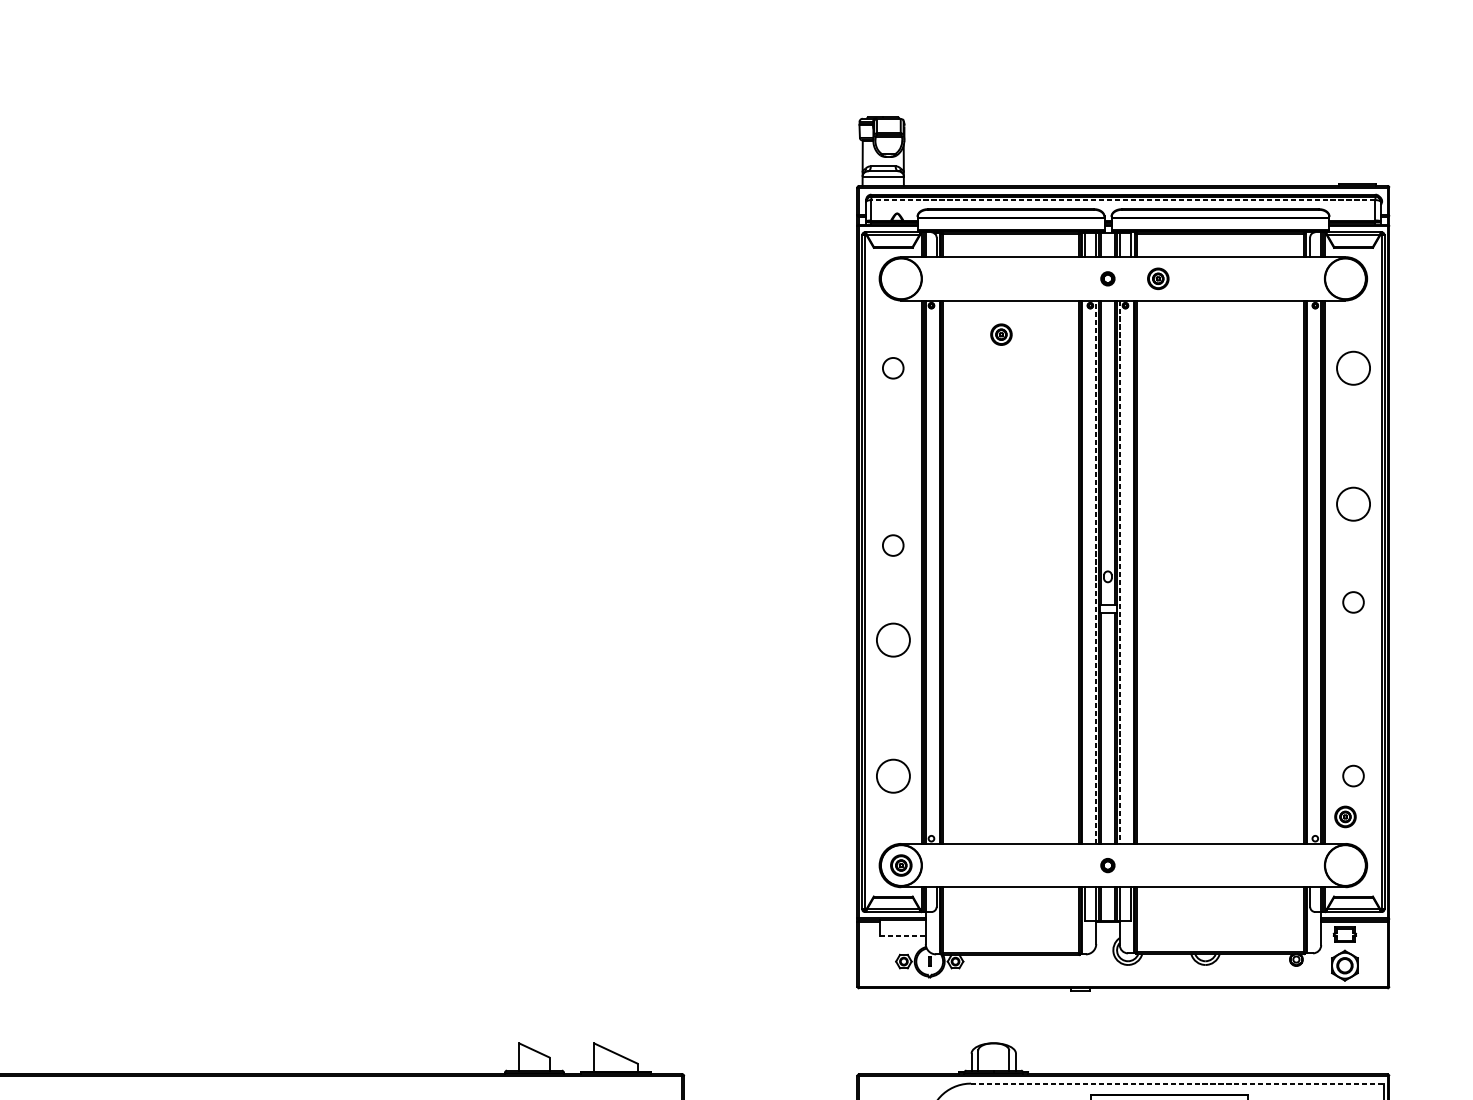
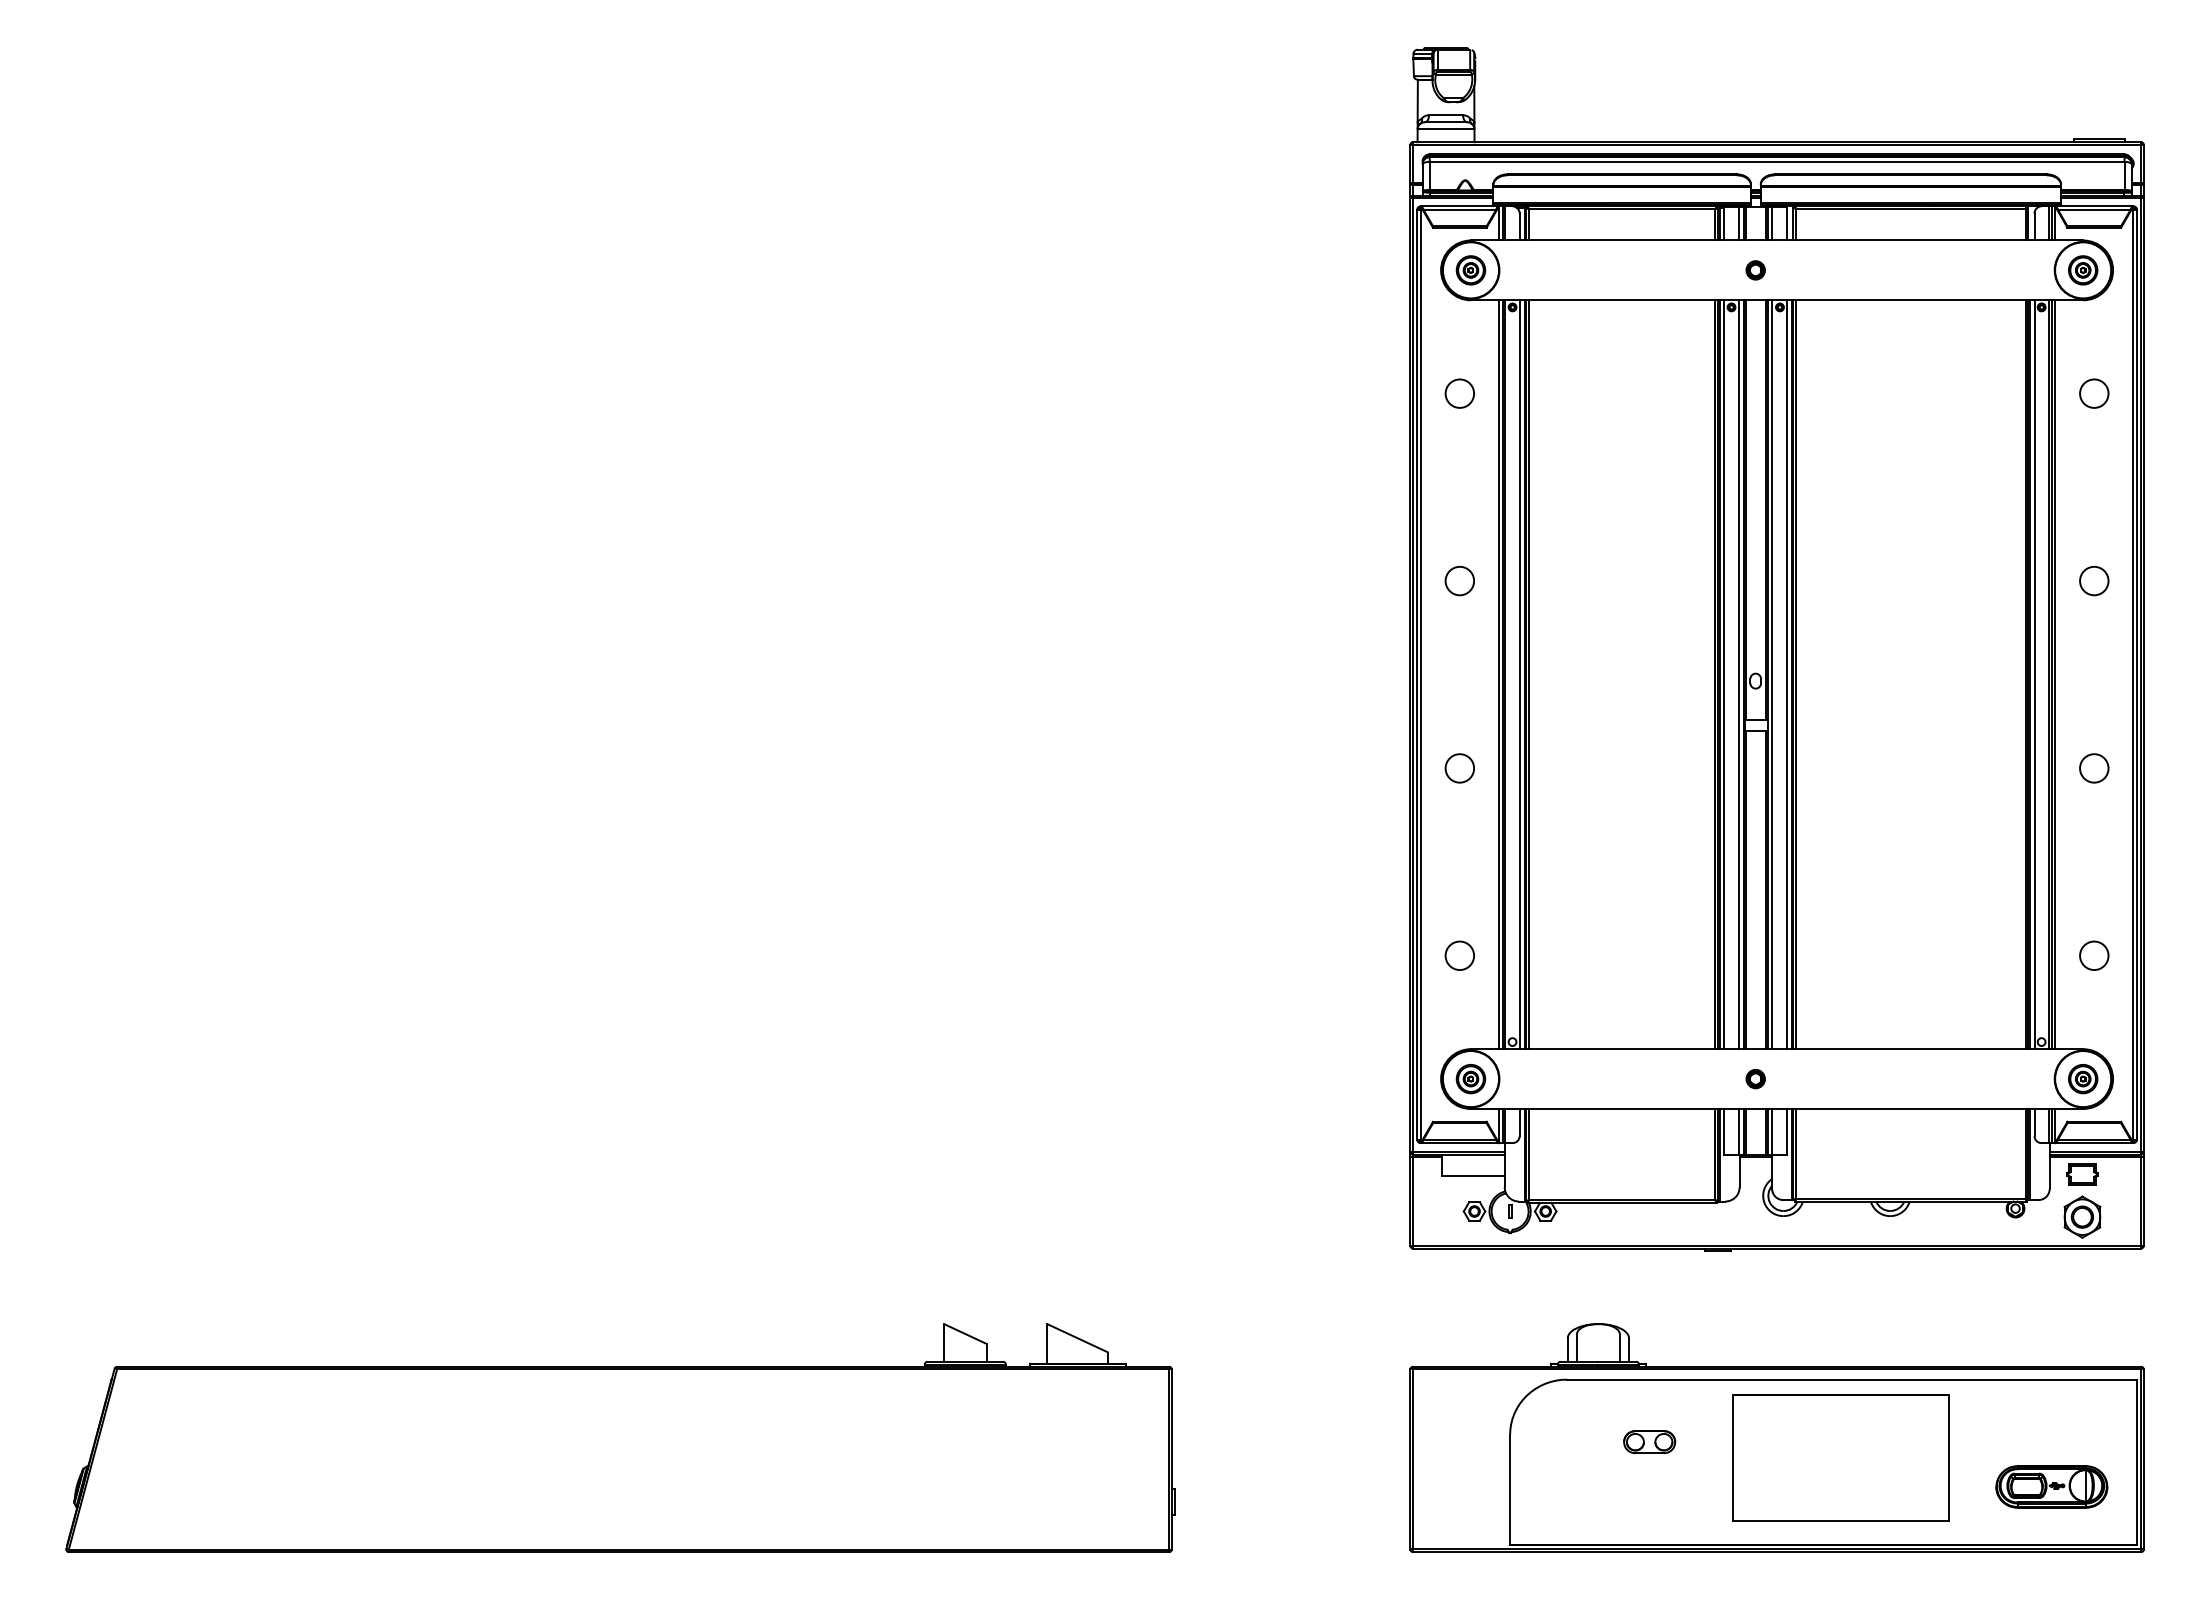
line: (1122, 199) -> (1776, 161), dashed -> solid
part: (1158, 278) -> (2083, 270), moved
part: (1001, 334) -> (1470, 270), moved
circle: (1353, 368) -> (2094, 393), size x0.62
circle: (1353, 503) -> (2094, 580), size x0.62
circle: (892, 545) -> (1459, 580), moved
line: (936, 572) -> (1519, 674), added
line: (1085, 572) -> (1724, 674), added
line: (1096, 572) -> (1739, 674), dashed -> solid
line: (1120, 572) -> (1772, 675), dashed -> solid
line: (1130, 572) -> (1787, 674), added
line: (1310, 572) -> (2034, 674), added
circle: (1353, 602) -> (2094, 768), moved
circle: (892, 640) -> (1459, 768), size x0.62
circle: (892, 775) -> (1459, 955), size x0.62
part: (1345, 817) -> (2083, 1079), moved
line: (903, 935) -> (1473, 1175), dashed -> solid
line: (1177, 1083) -> (1851, 1379), dashed -> solid

